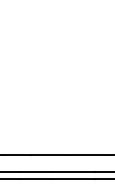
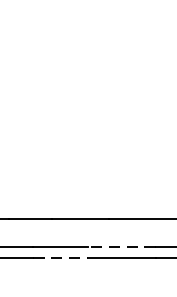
line: (73, 172) -> (120, 247), solid -> dashed
line: (36, 179) -> (60, 258), solid -> dashed

